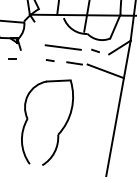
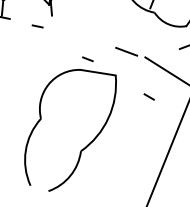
line: (62, 47) -> (113, 24), removed
line: (95, 50) -> (149, 96), moved
line: (49, 60) -> (86, 58), moved

